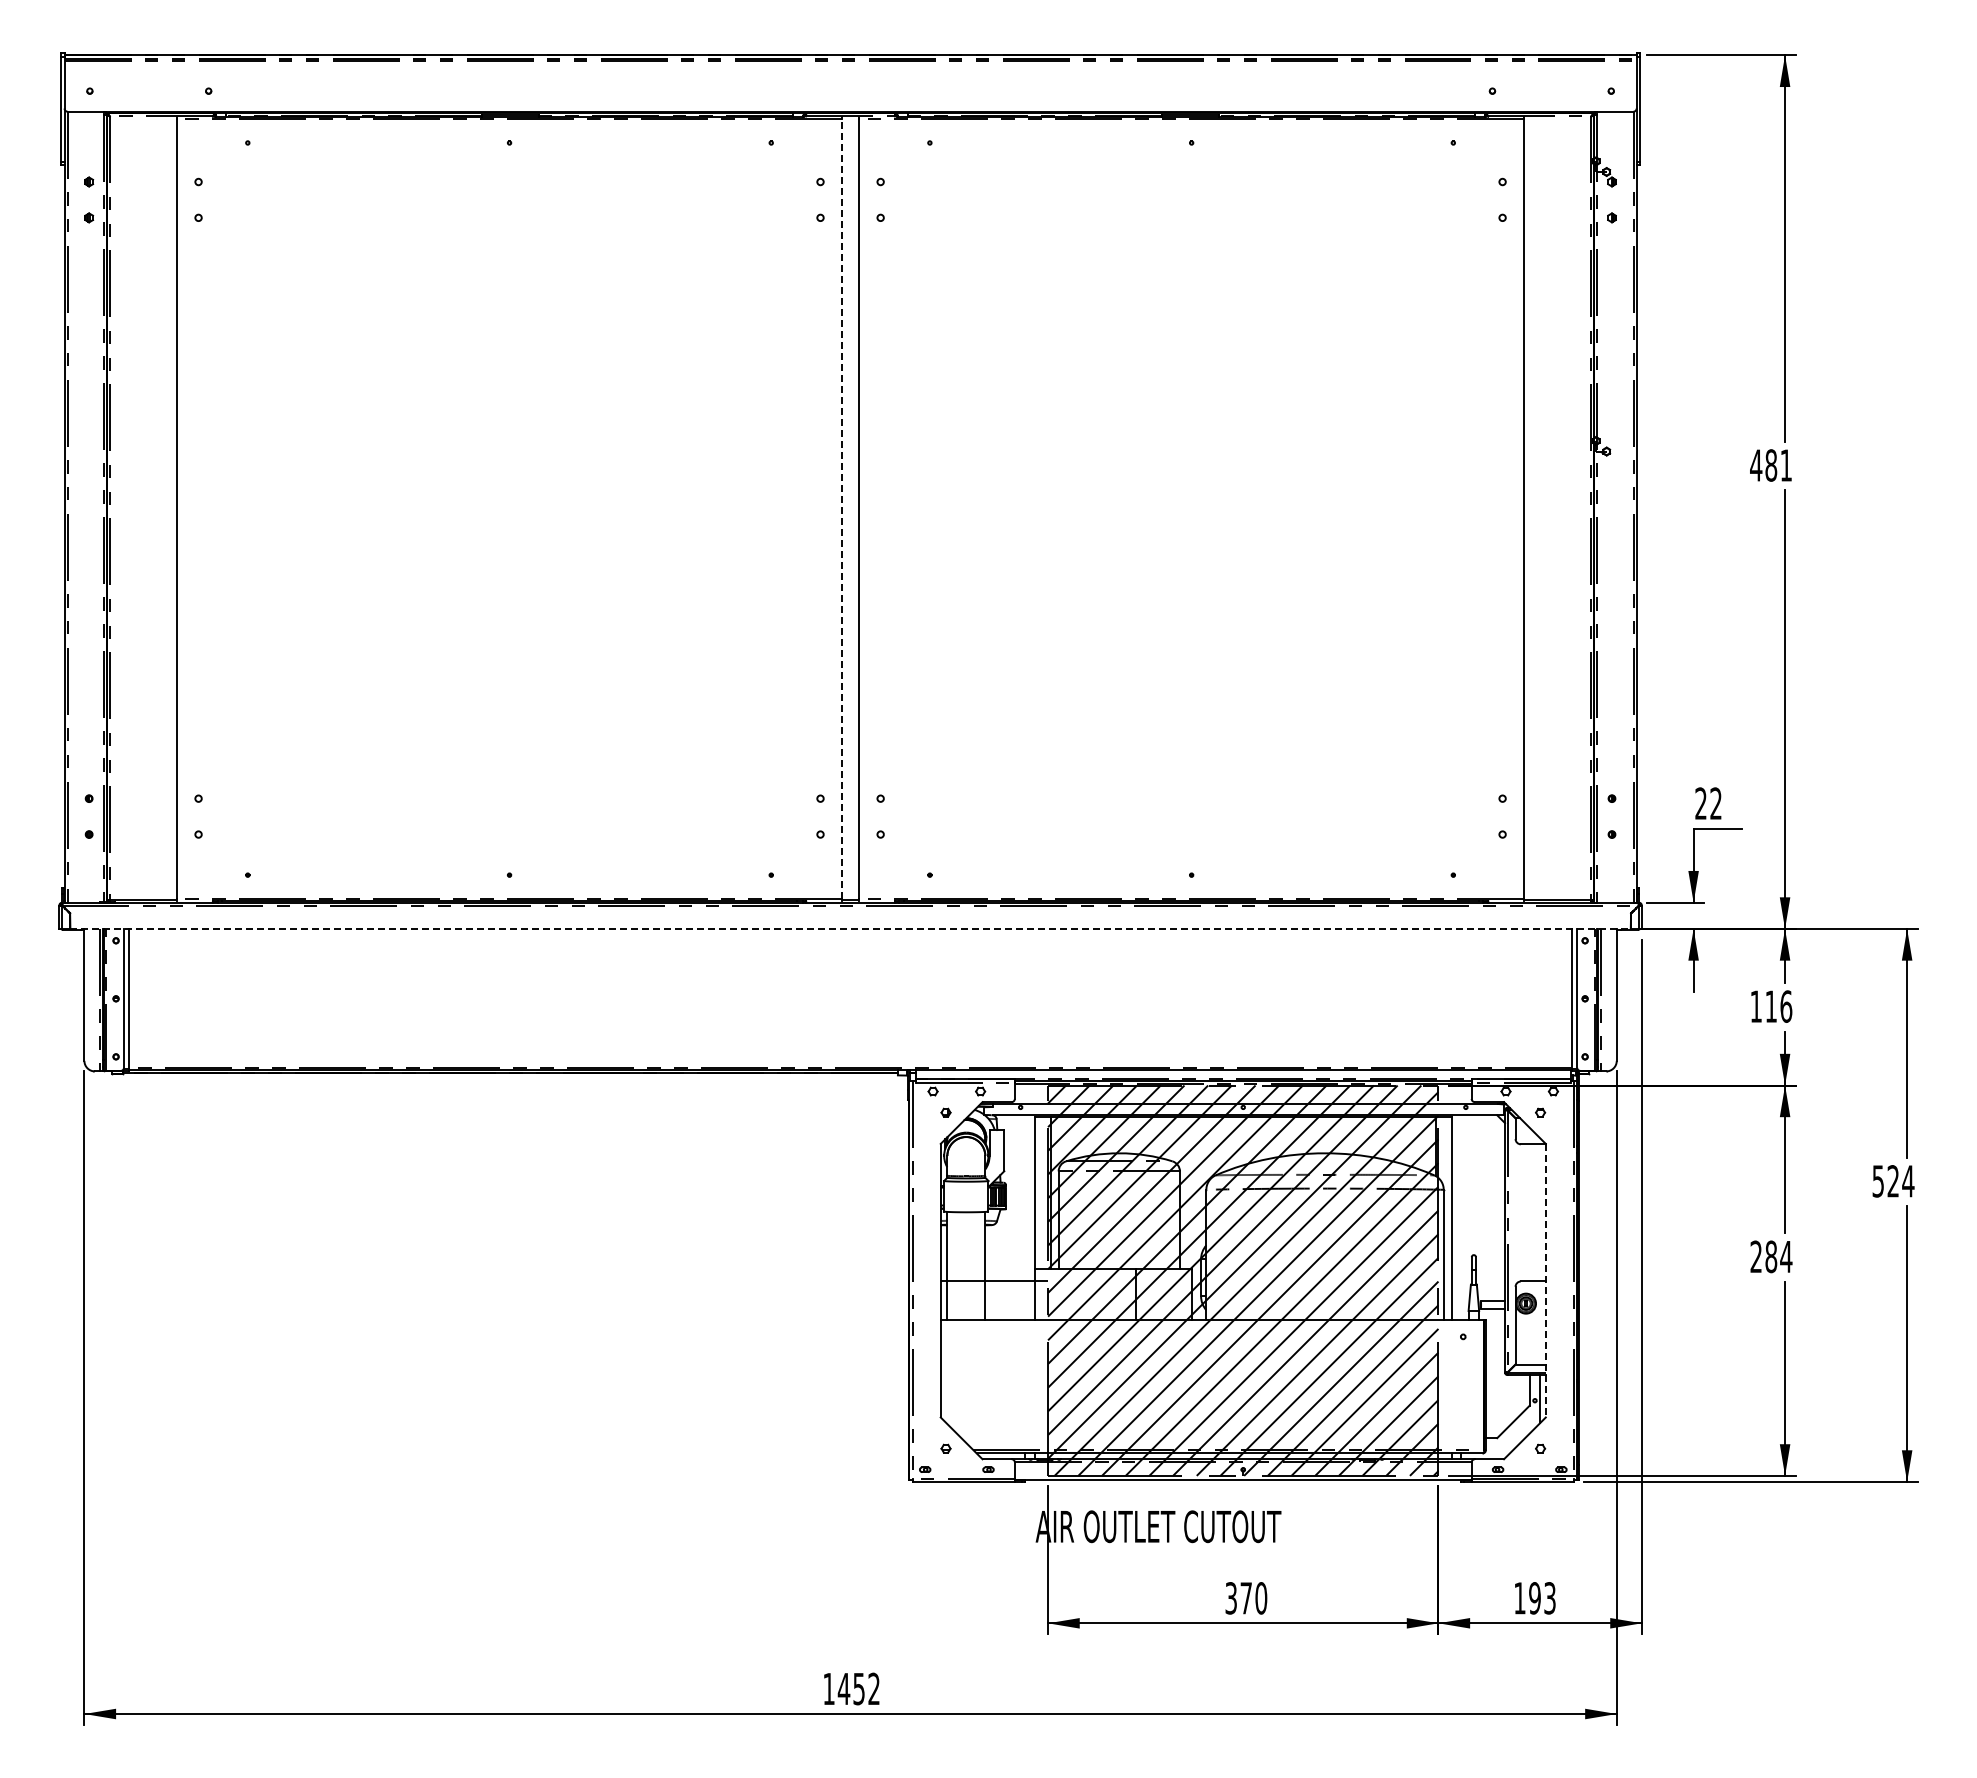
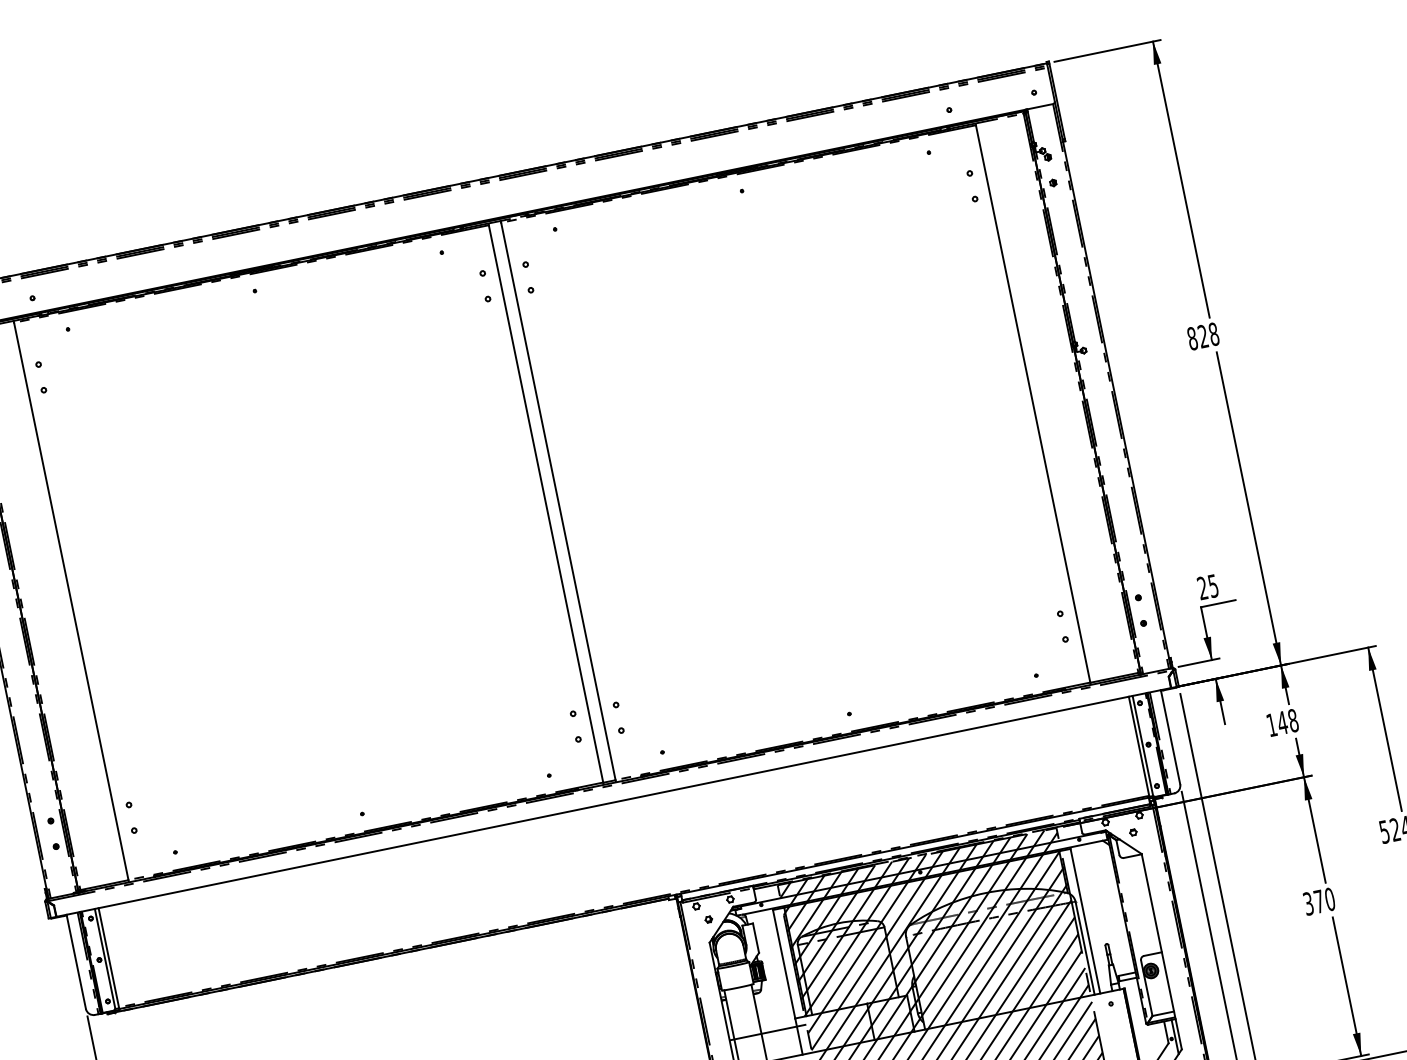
text: (1771, 465) -> (1203, 336), 481 -> 828
line: (841, 508) -> (545, 503), dashed -> solid
text: (1715, 803) -> (1212, 586), 22 -> 25
line: (851, 929) -> (614, 802), dashed -> solid
text: (1778, 1006) -> (1287, 721), 116 -> 148
text: (1771, 1256) -> (1319, 901), 284 -> 370
line: (1545, 1280) -> (1161, 951), dashed -> solid

